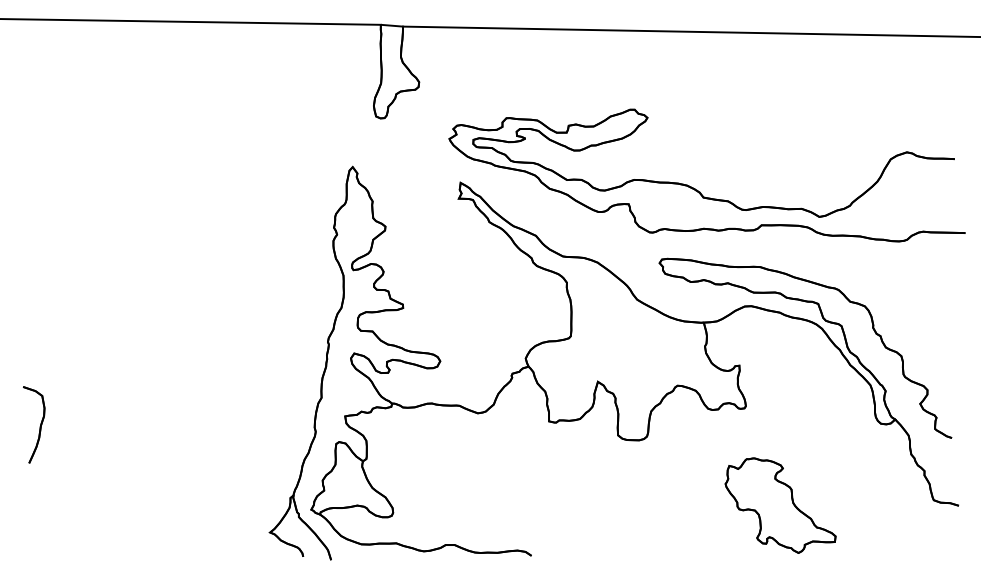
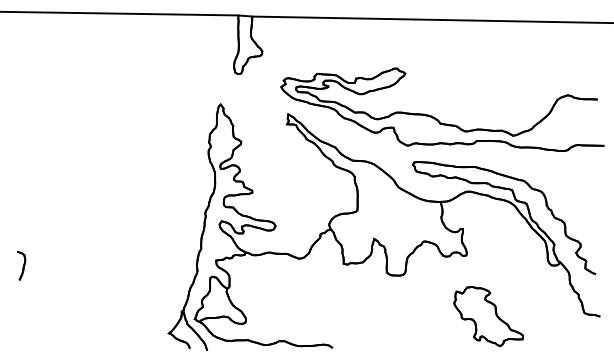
part: (34, 424) -> (21, 265), size x0.6

